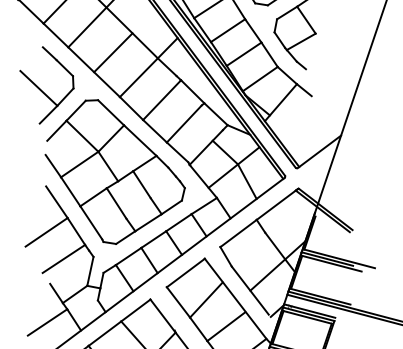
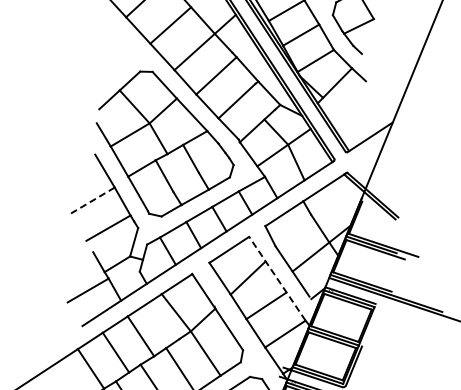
part: (42, 90) -> (97, 58), removed
line: (46, 232) -> (92, 200), solid -> dashed
line: (235, 298) -> (277, 278), solid -> dashed

